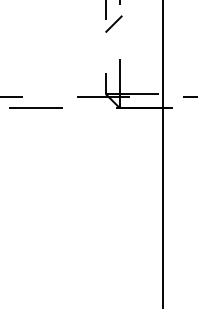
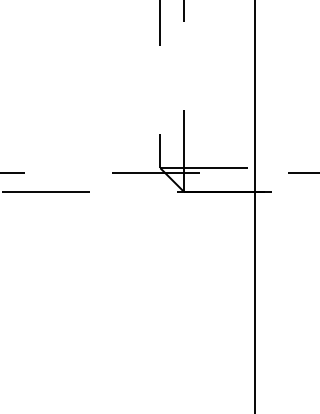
line: (113, 23) -> (173, 52), removed

